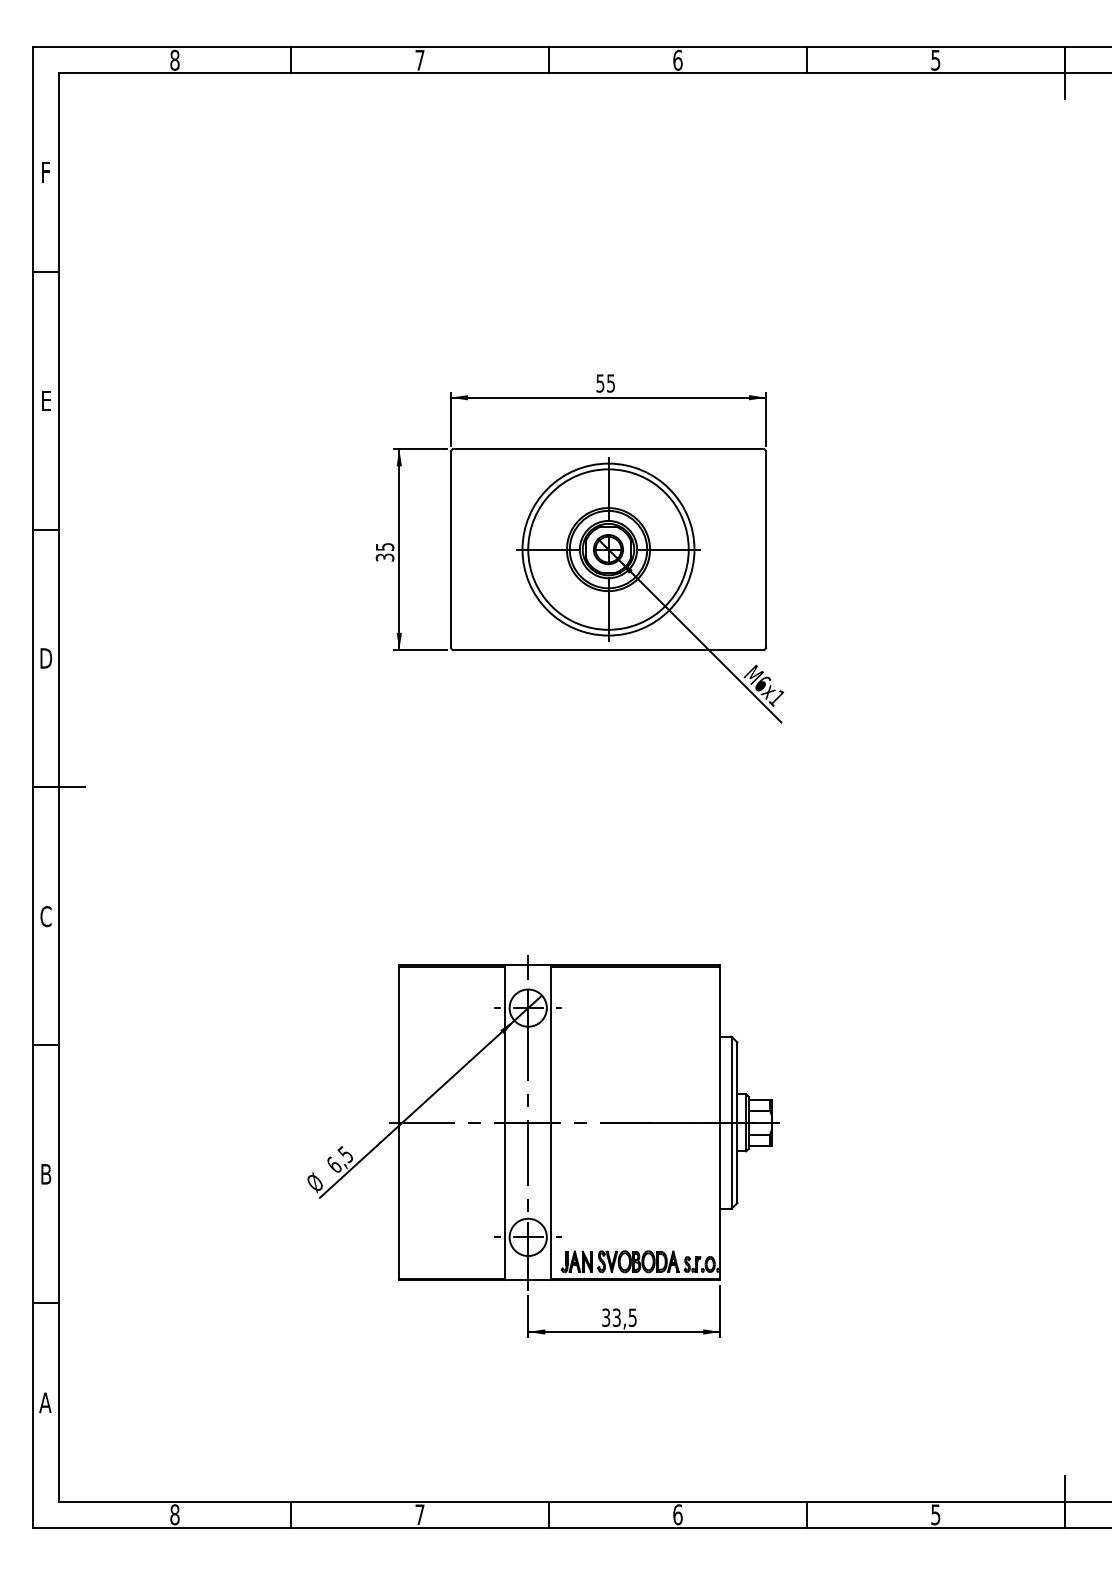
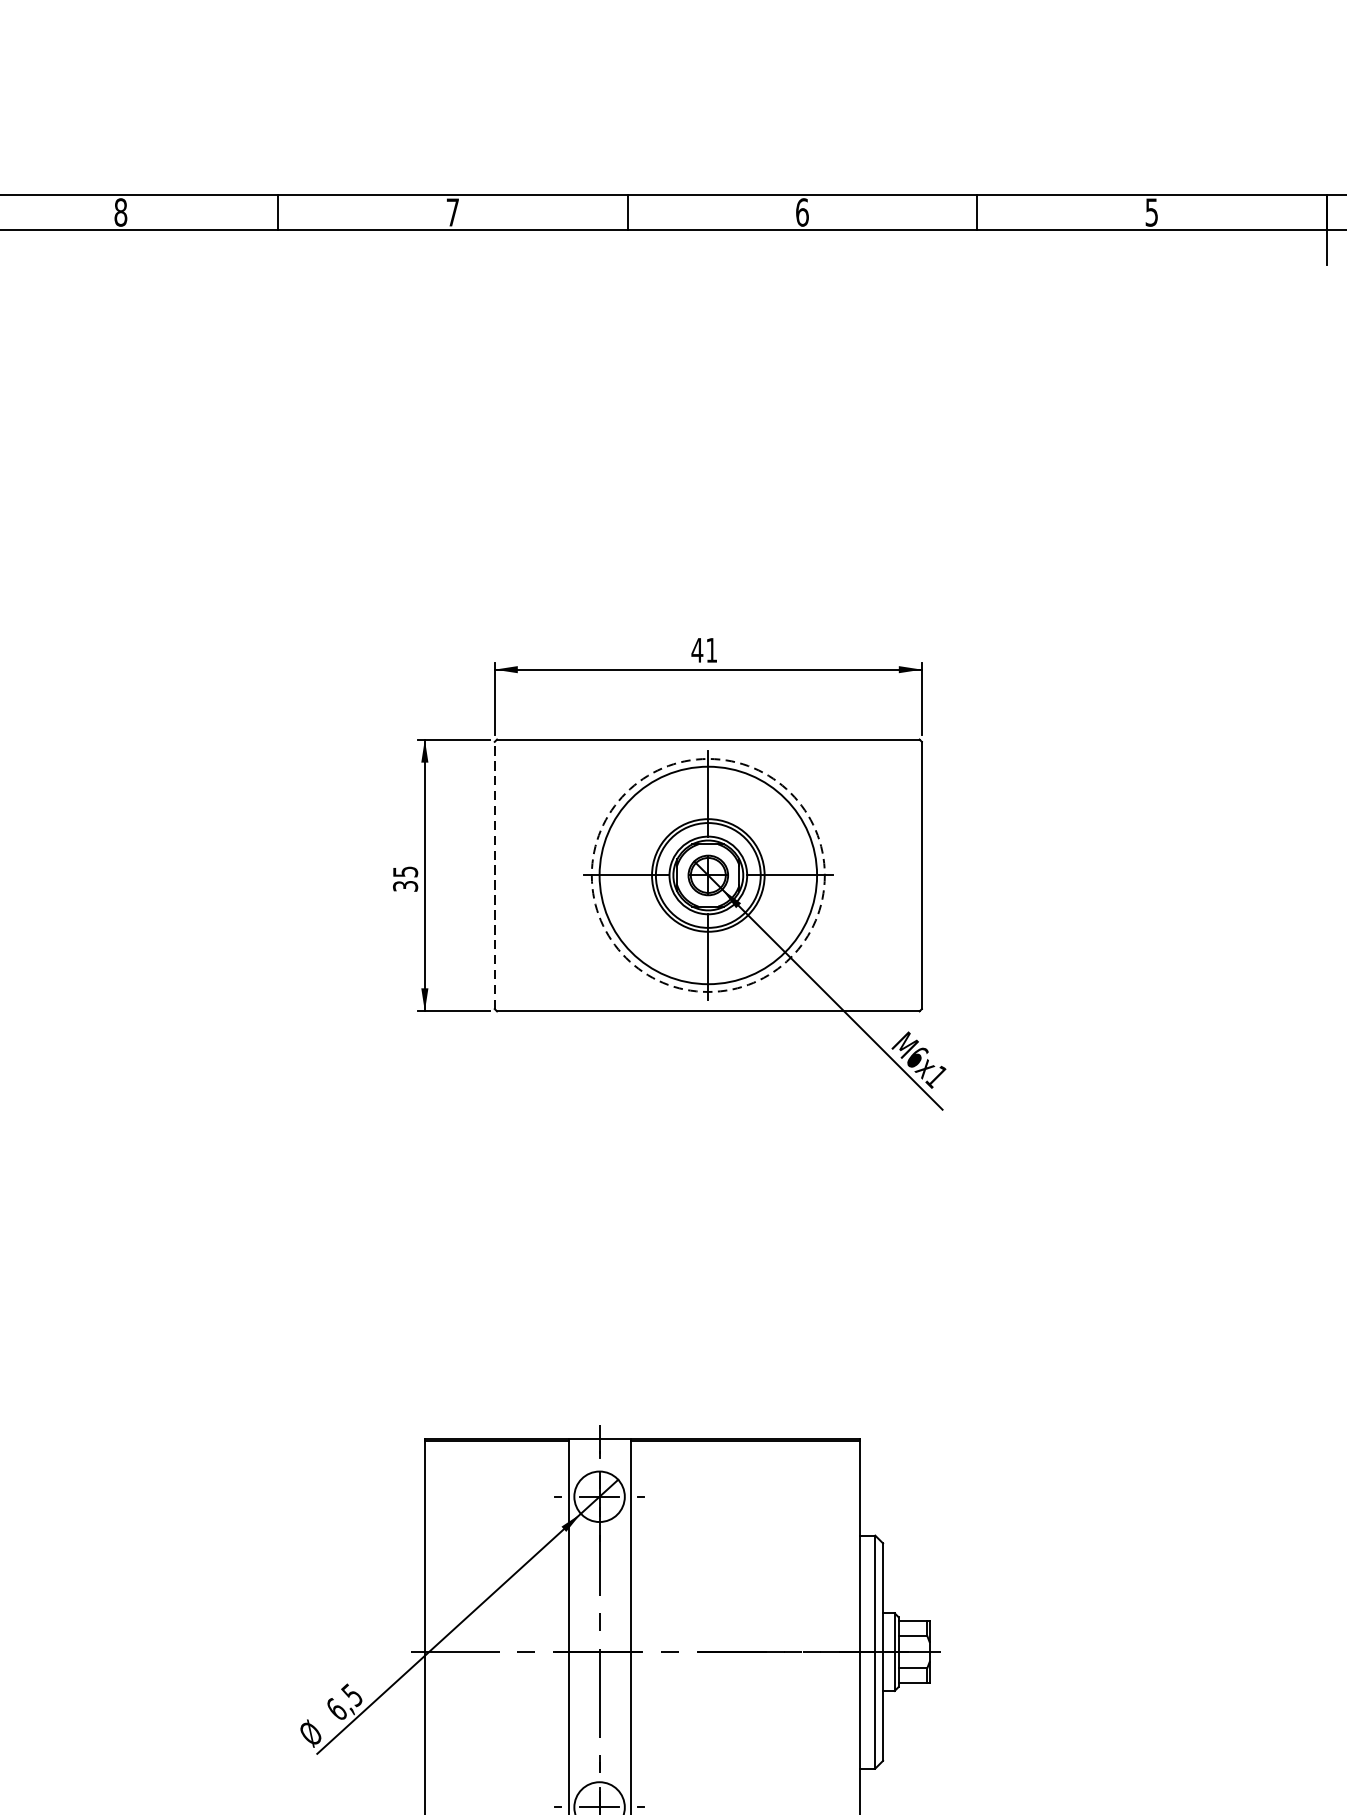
text: (605, 383) -> (704, 650), 55 -> 41
line: (450, 549) -> (494, 875), solid -> dashed
circle: (608, 549) -> (708, 875), solid -> dashed

